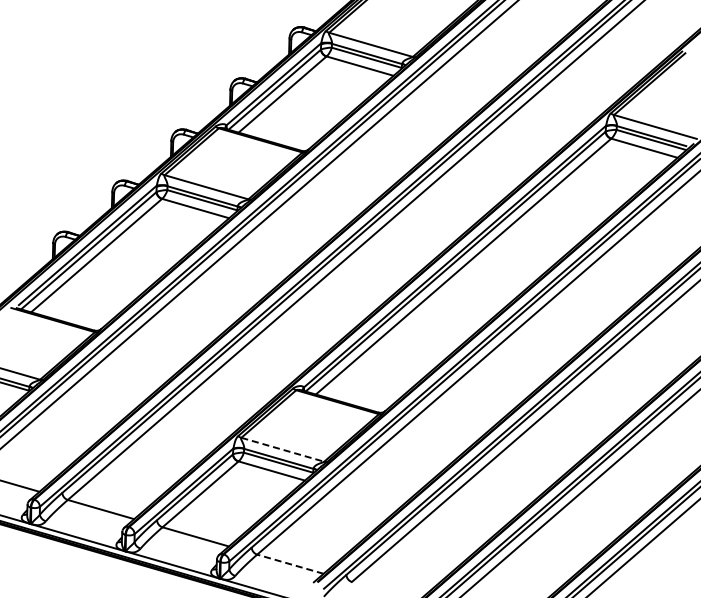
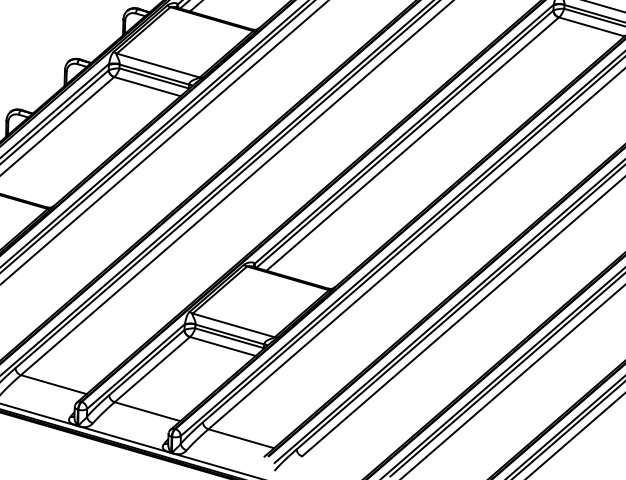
line: (283, 449) -> (234, 325), dashed -> solid
line: (290, 564) -> (241, 439), dashed -> solid

